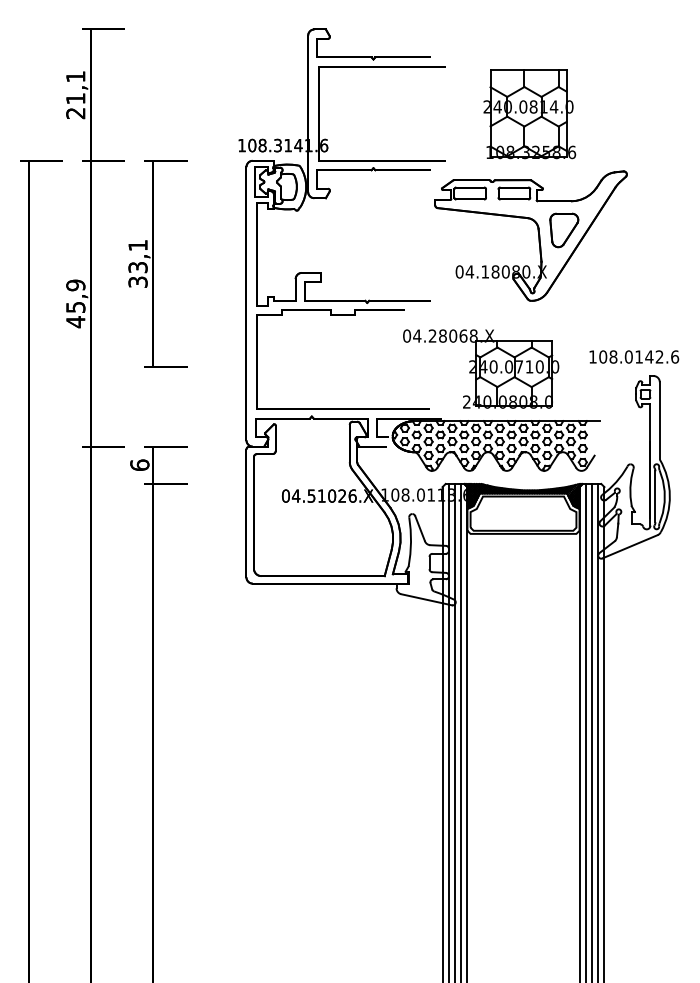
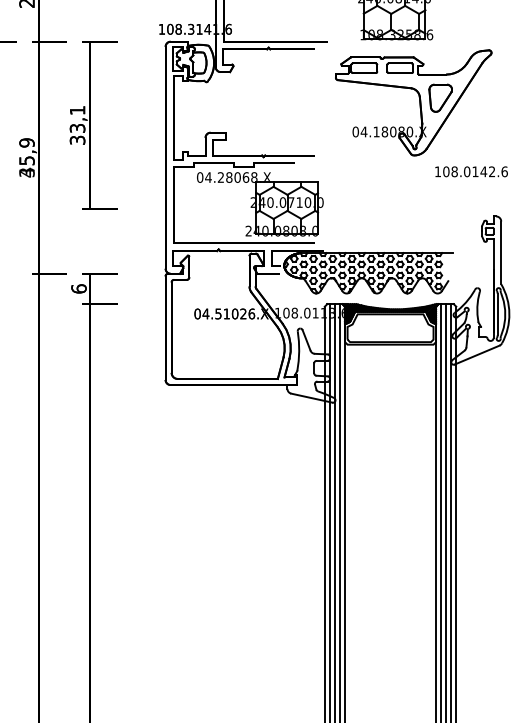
part: (538, 235) -> (419, 102), moved
text: (75, 322) -> (26, 173), 45,9 -> 35,9
text: (634, 356) -> (471, 171), moved
part: (481, 368) -> (260, 203), moved

